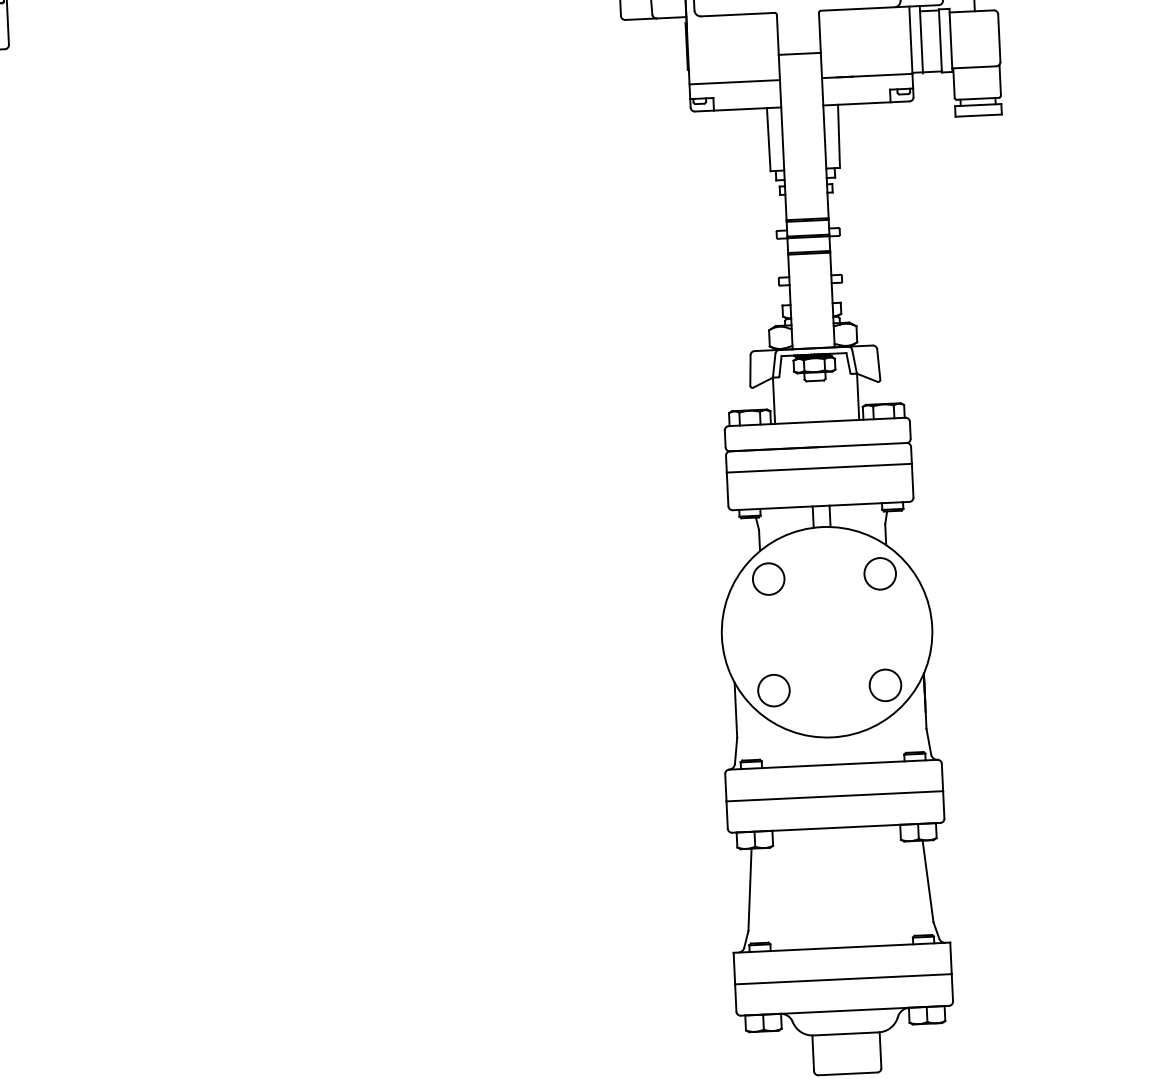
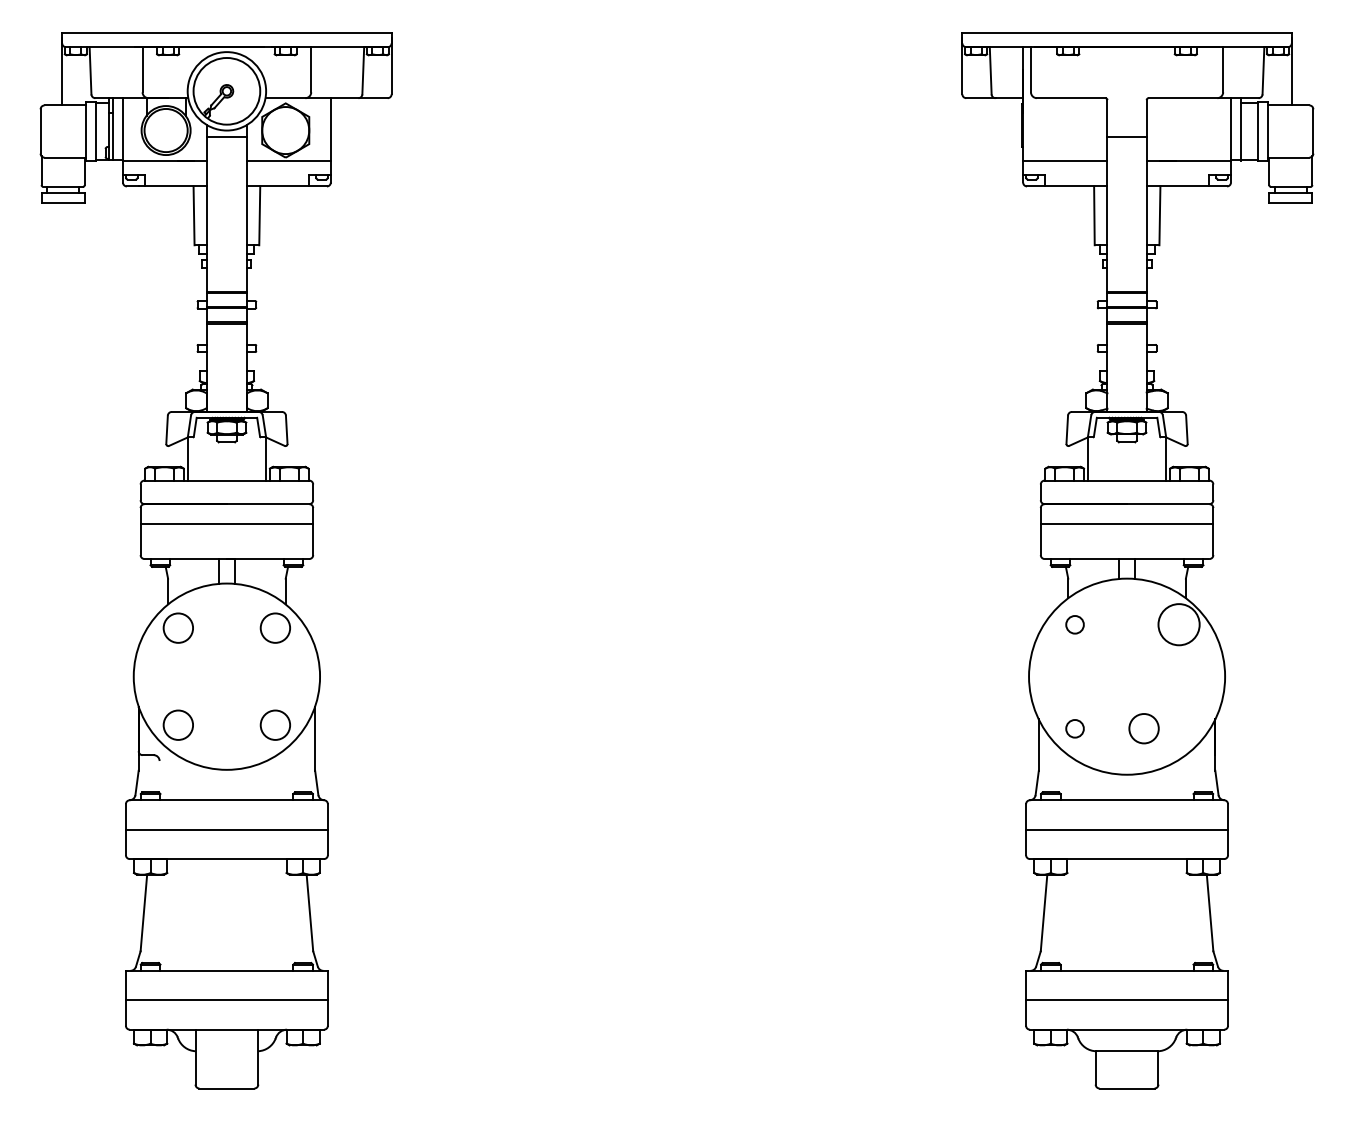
circle: (879, 573) -> (1178, 624), size x1.4
circle: (768, 578) -> (1074, 624), size x0.6
circle: (884, 685) -> (1143, 728), moved
circle: (773, 690) -> (1074, 728), size x0.6

